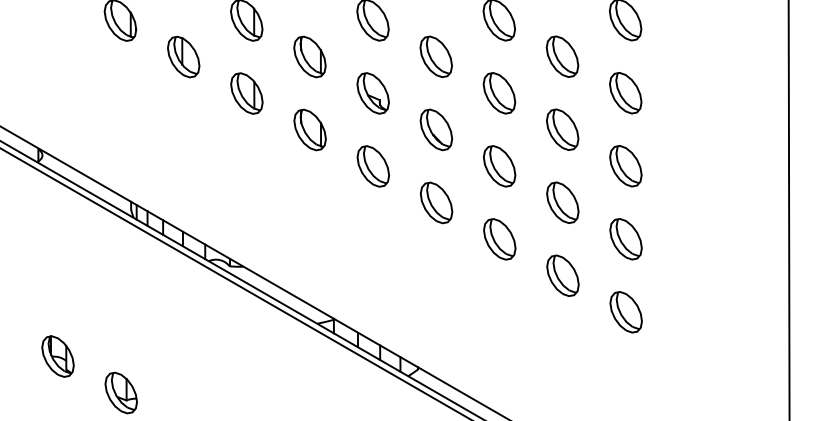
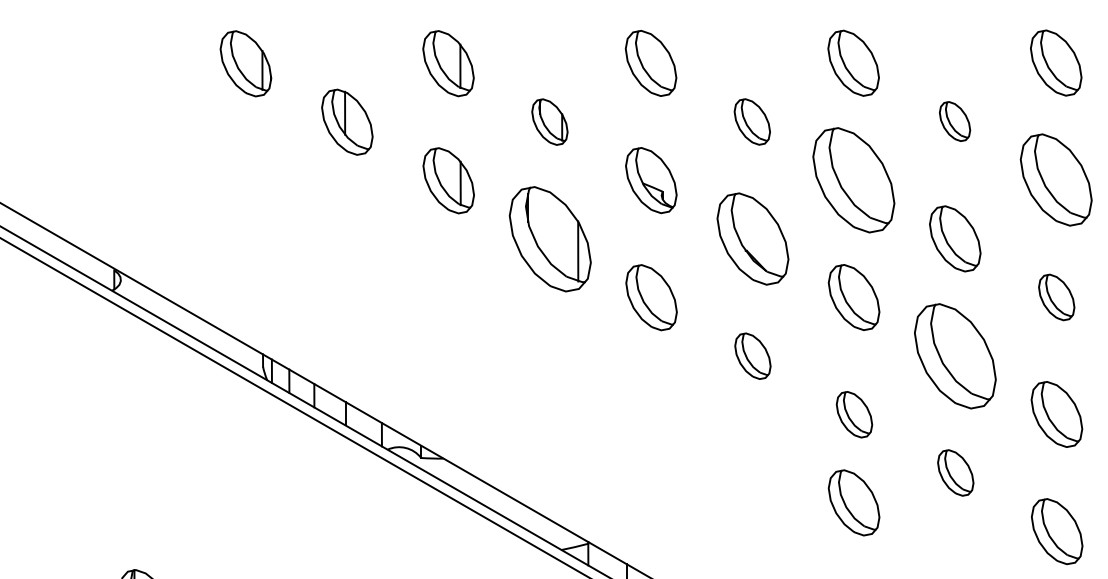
part: (309, 56) -> (549, 121), size x0.7
part: (435, 56) -> (751, 121), size x0.7
part: (562, 56) -> (954, 121), size x0.6
part: (499, 93) -> (853, 180), size x1.6
part: (625, 93) -> (1056, 180), size x1.4
part: (309, 129) -> (549, 238), size x1.6
part: (435, 129) -> (751, 238), size x1.4
part: (625, 166) -> (1056, 297), size x0.7
part: (436, 202) -> (752, 355), size x0.7
part: (562, 202) -> (954, 355), size x1.6
part: (499, 239) -> (853, 414), size x0.7
part: (562, 275) -> (954, 472), size x0.7
part: (499, 294) -> (853, 503), added

